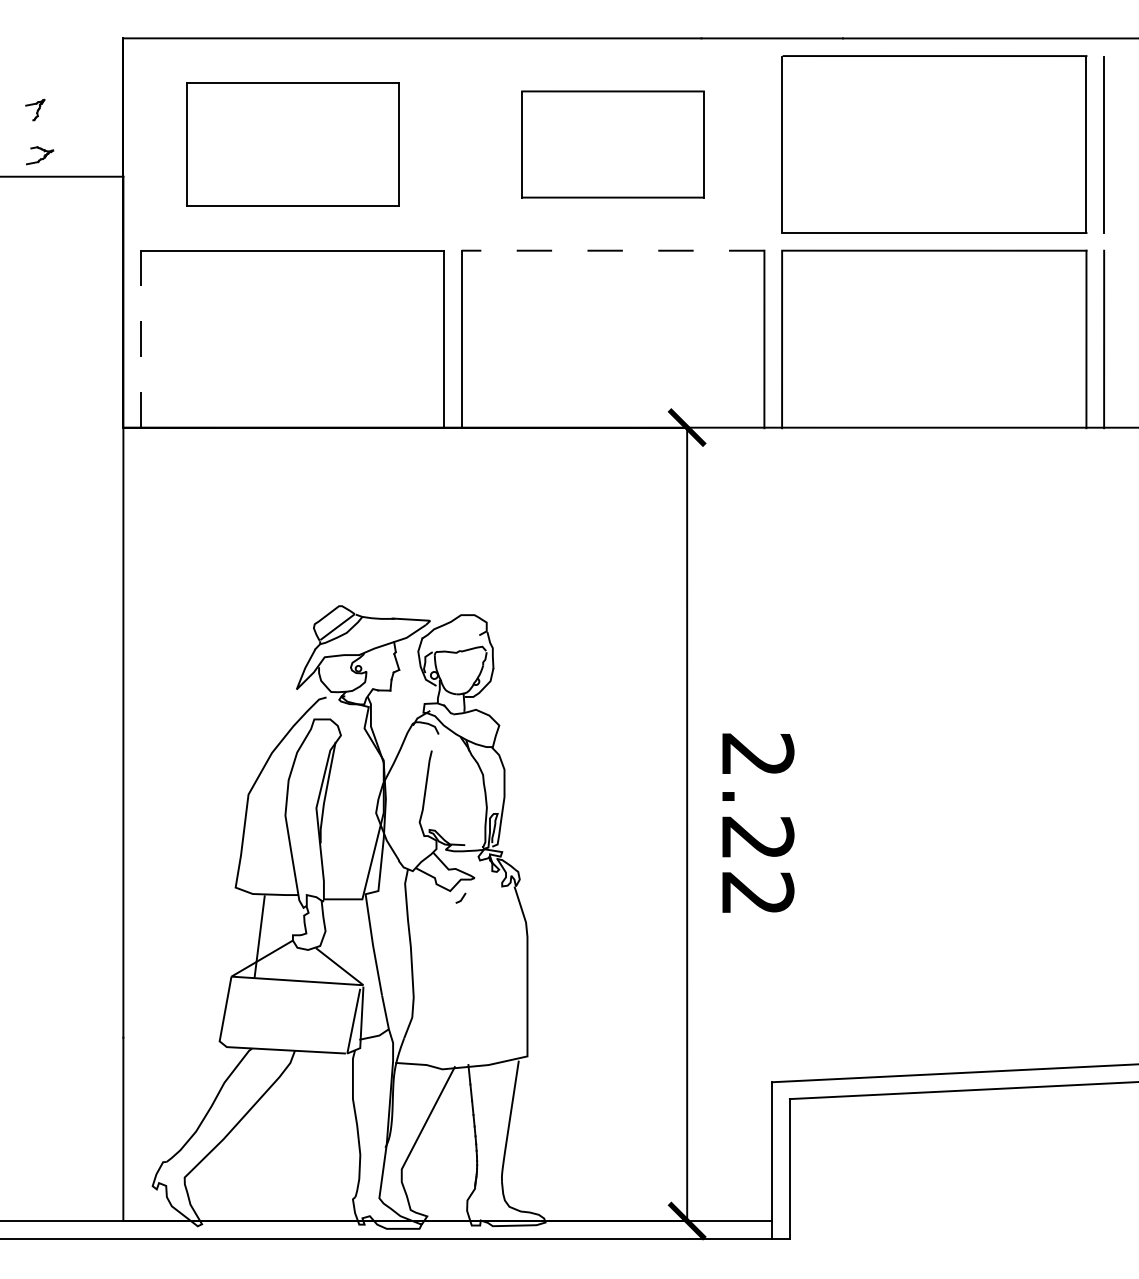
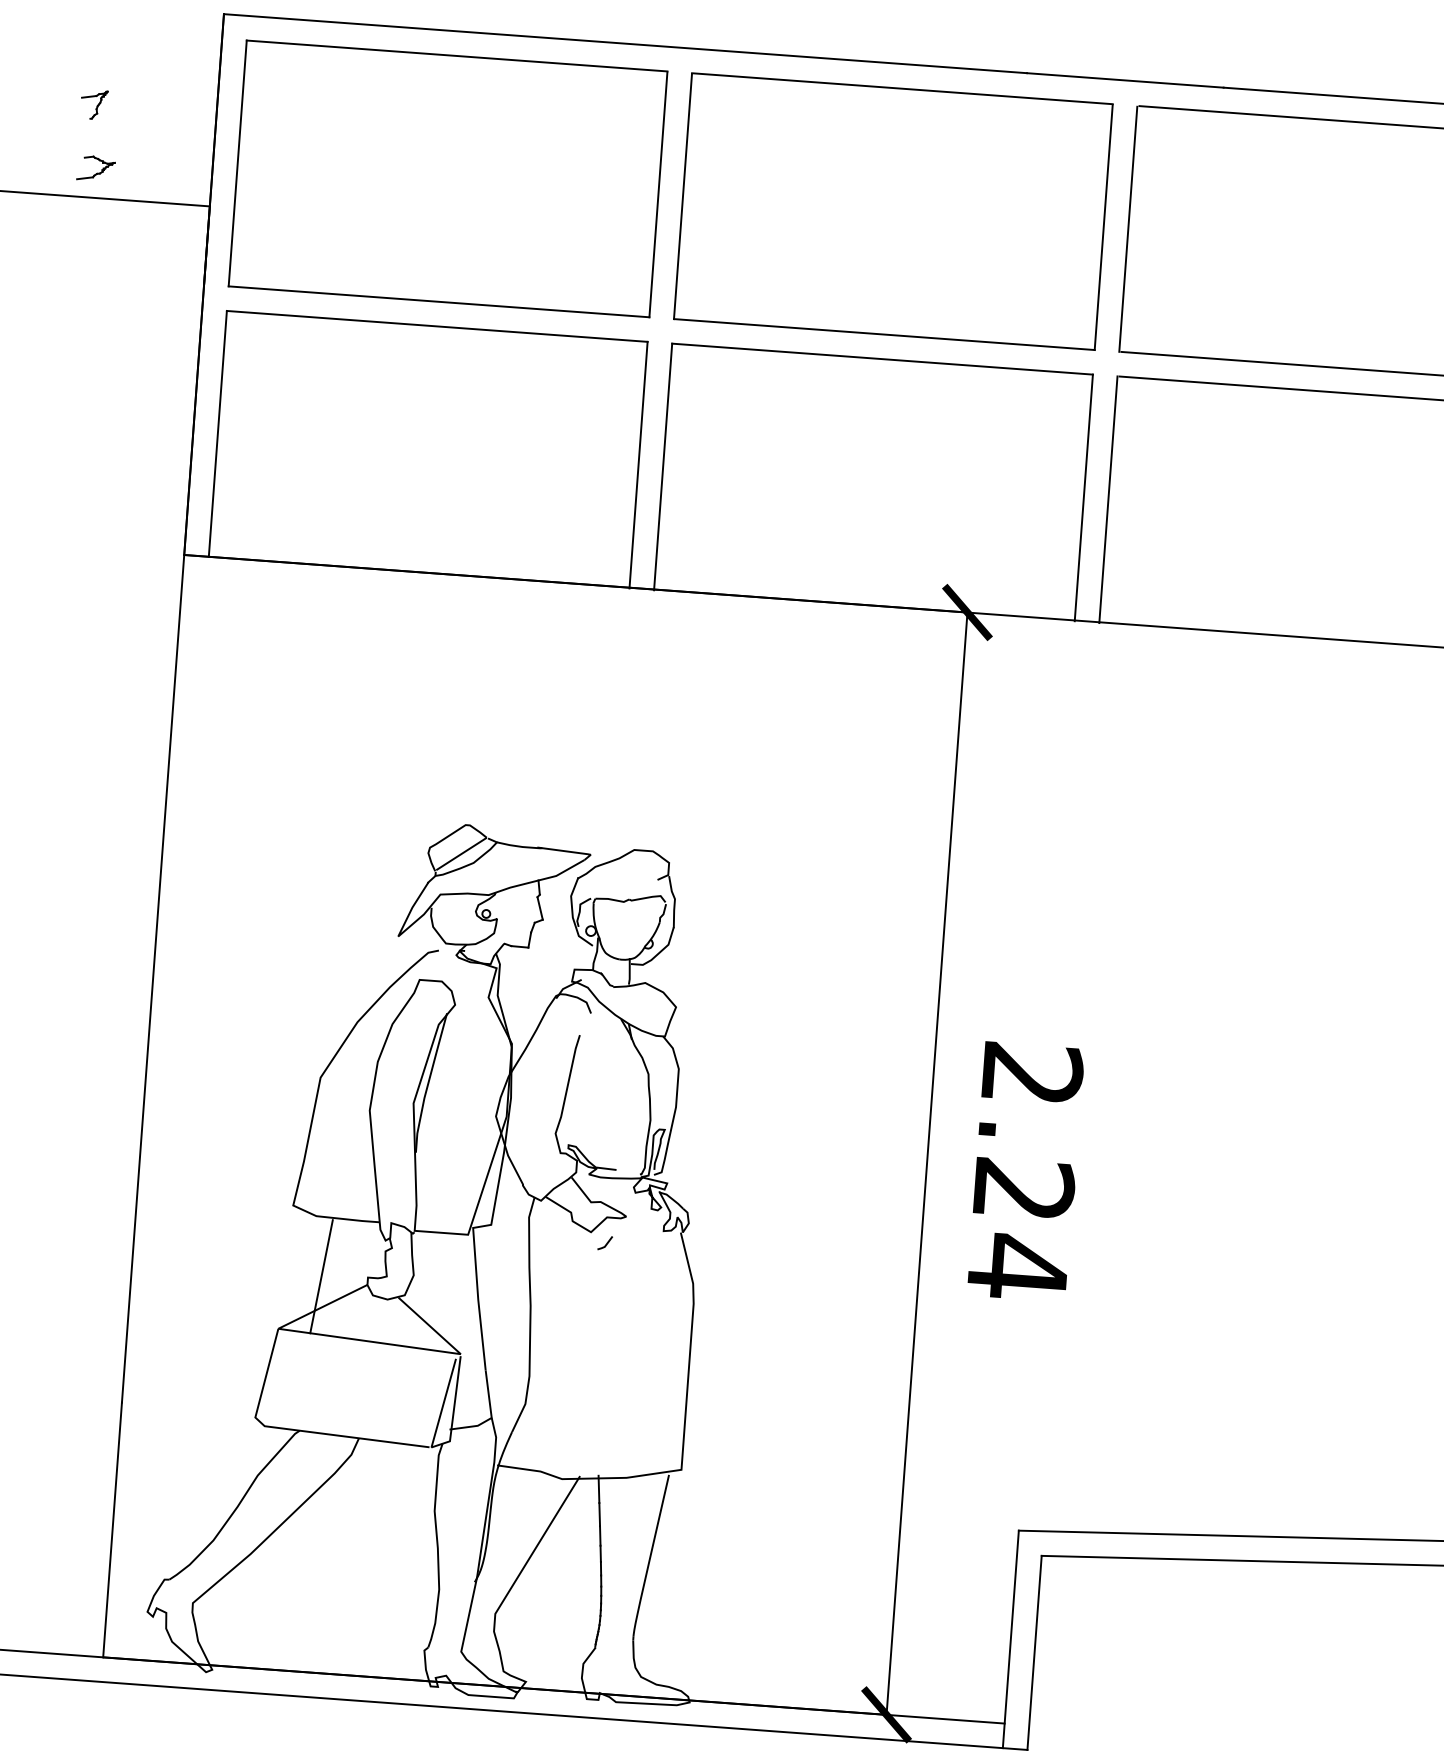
part: (292, 144) -> (448, 178), size x1.43
part: (612, 144) -> (892, 211), size x1.67
line: (612, 250) -> (881, 358), dashed -> solid
line: (141, 339) -> (218, 434), dashed -> solid
text: (758, 893) -> (1019, 1267), 2.22 -> 2.24

